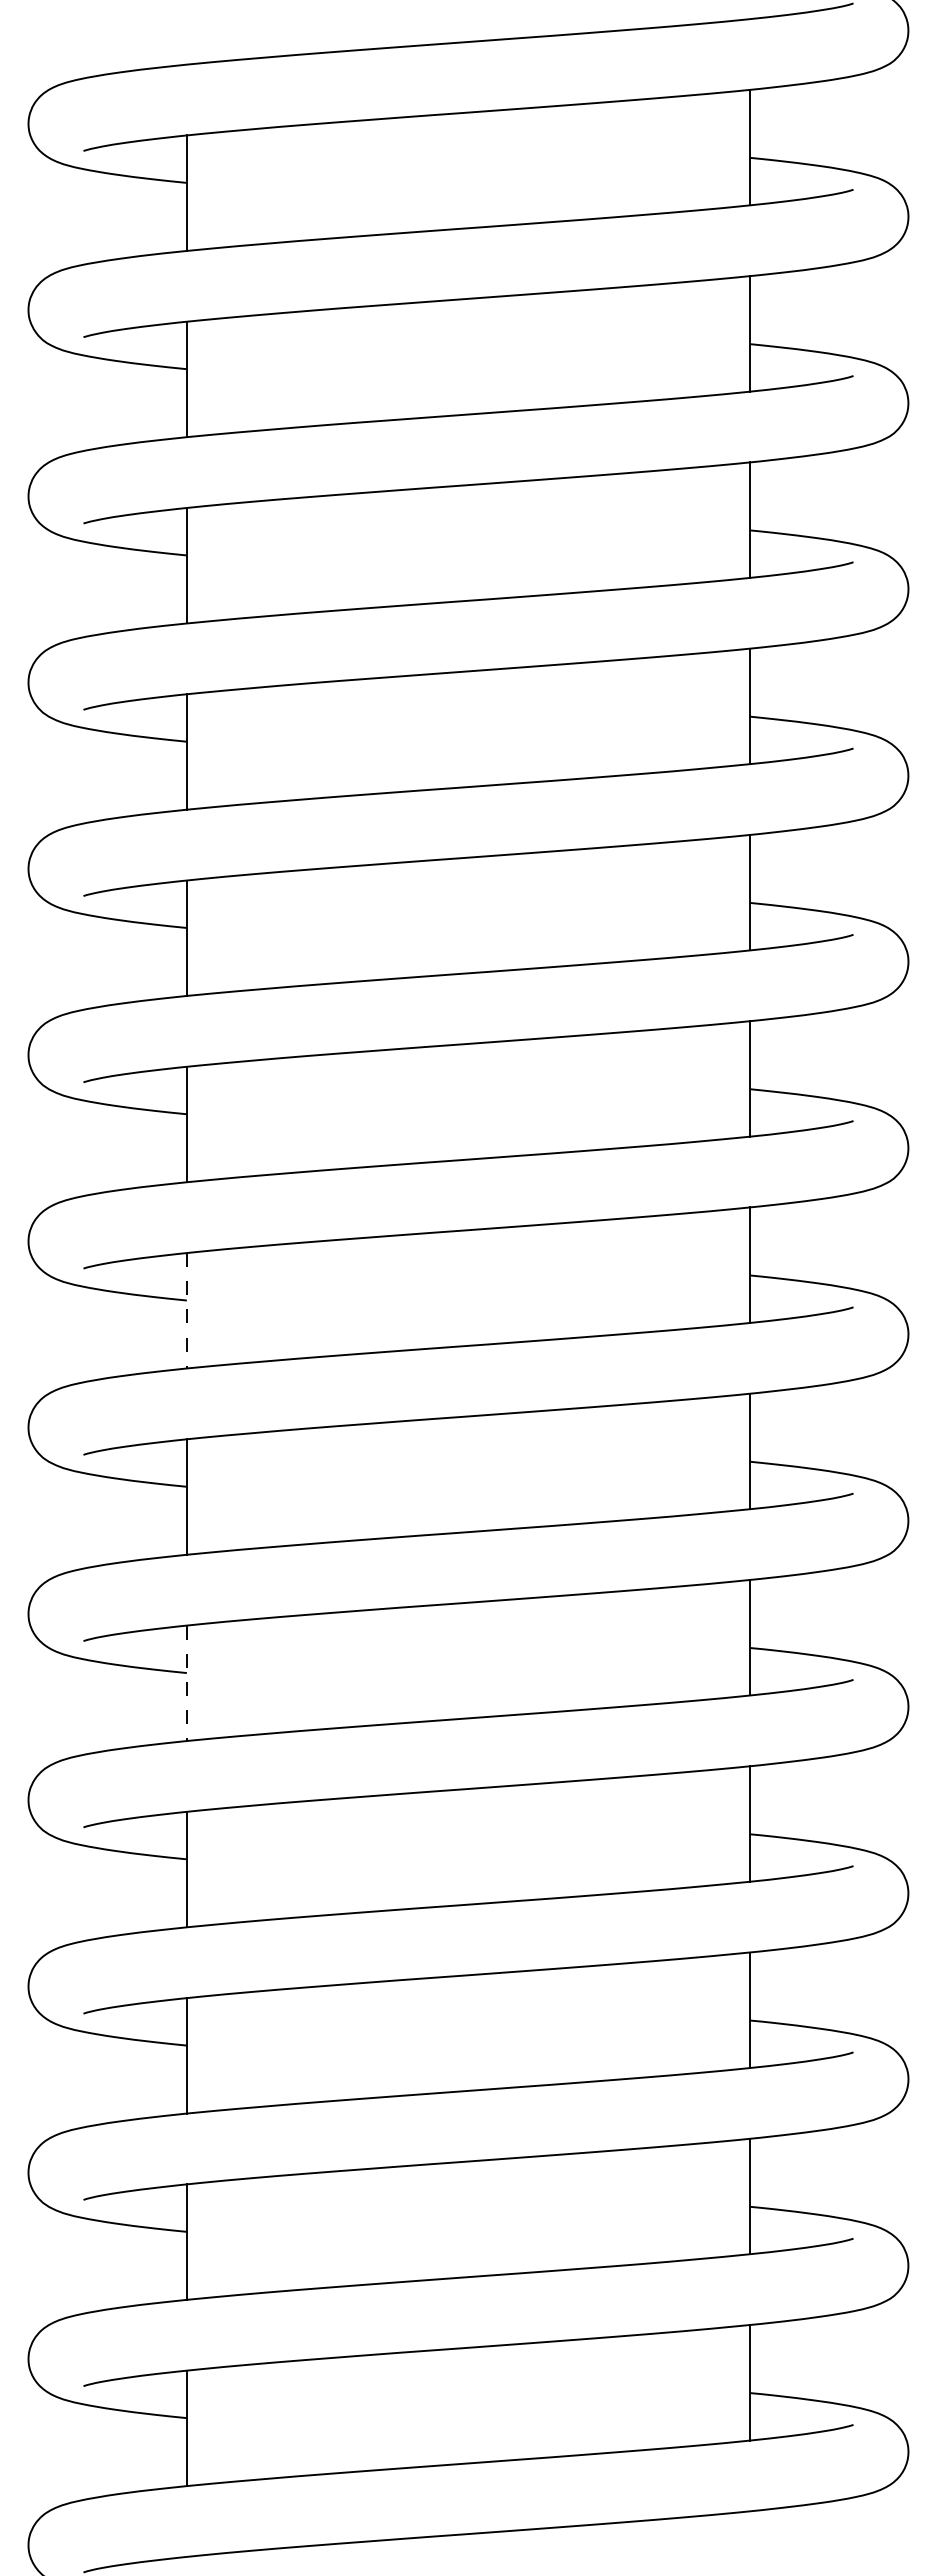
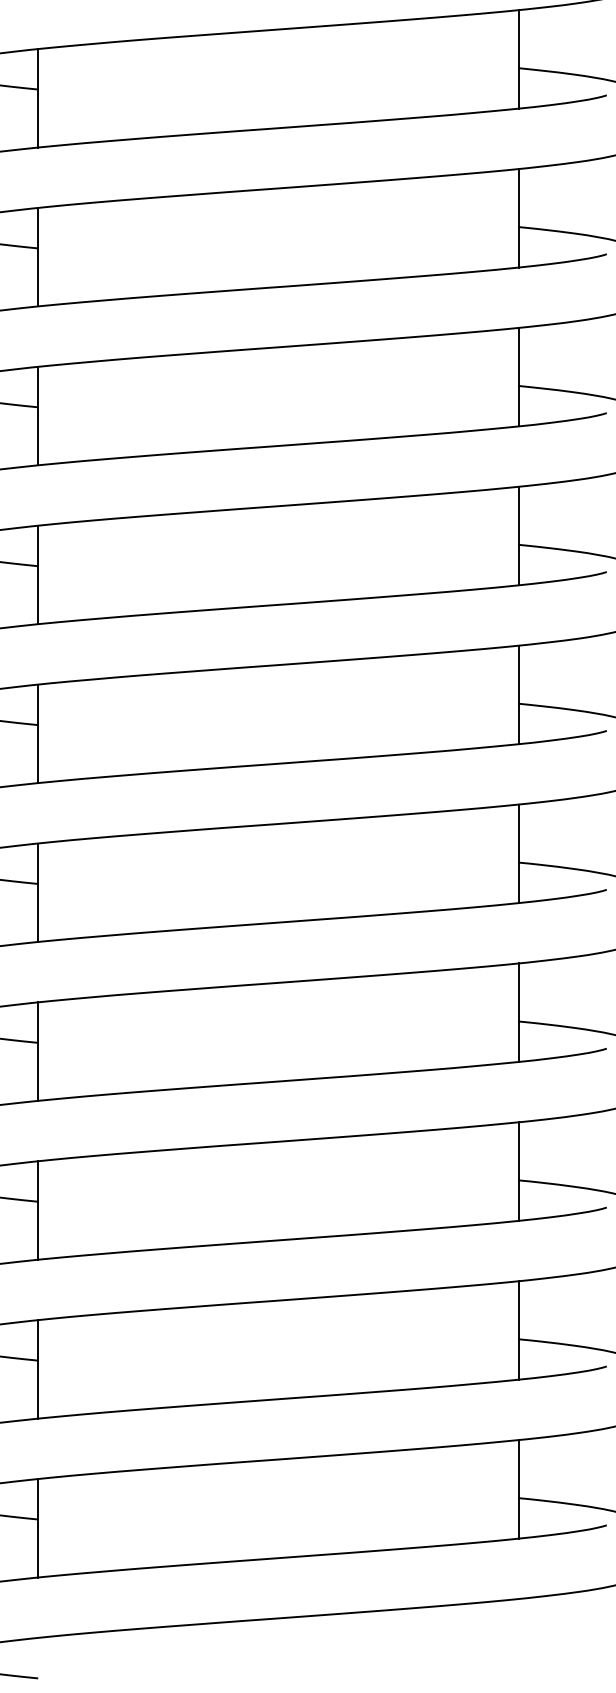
line: (186, 1310) -> (37, 574), dashed -> solid
line: (186, 1683) -> (37, 892), dashed -> solid

